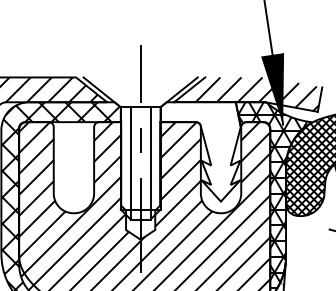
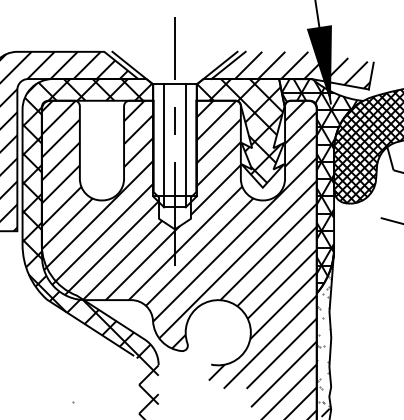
hatch: (199, 149) -> (239, 130), added

